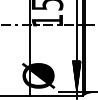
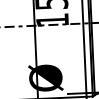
hatch: (76, 76) -> (85, 76), removed

